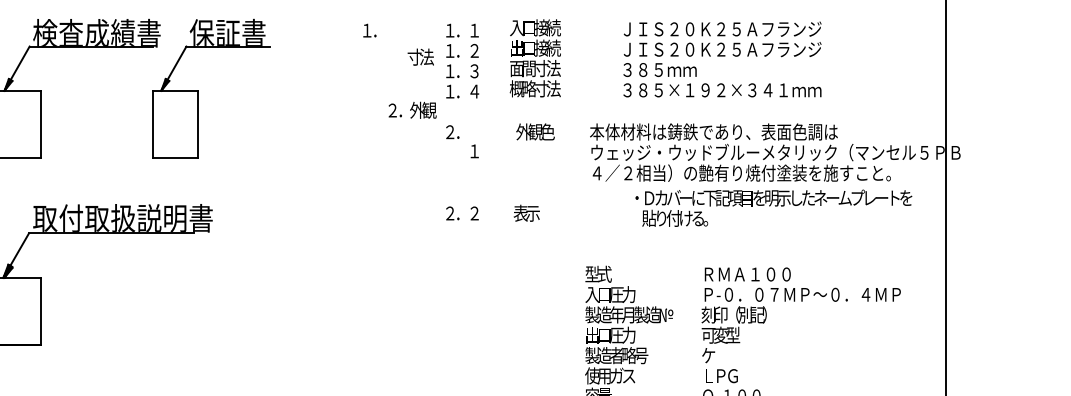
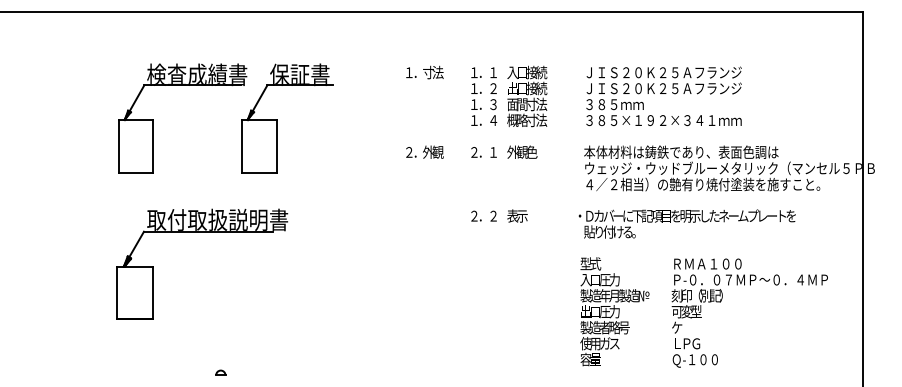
text: (420, 57) -> (433, 72), moved
text: (535, 58) -> (527, 96), moved
text: (721, 59) -> (663, 96), moved
text: (412, 109) -> (424, 151), moved
text: (535, 131) -> (522, 151), moved
text: (474, 151) -> (493, 152), moved
text: (772, 207) -> (686, 223), moved
text: (526, 212) -> (517, 215), moved

